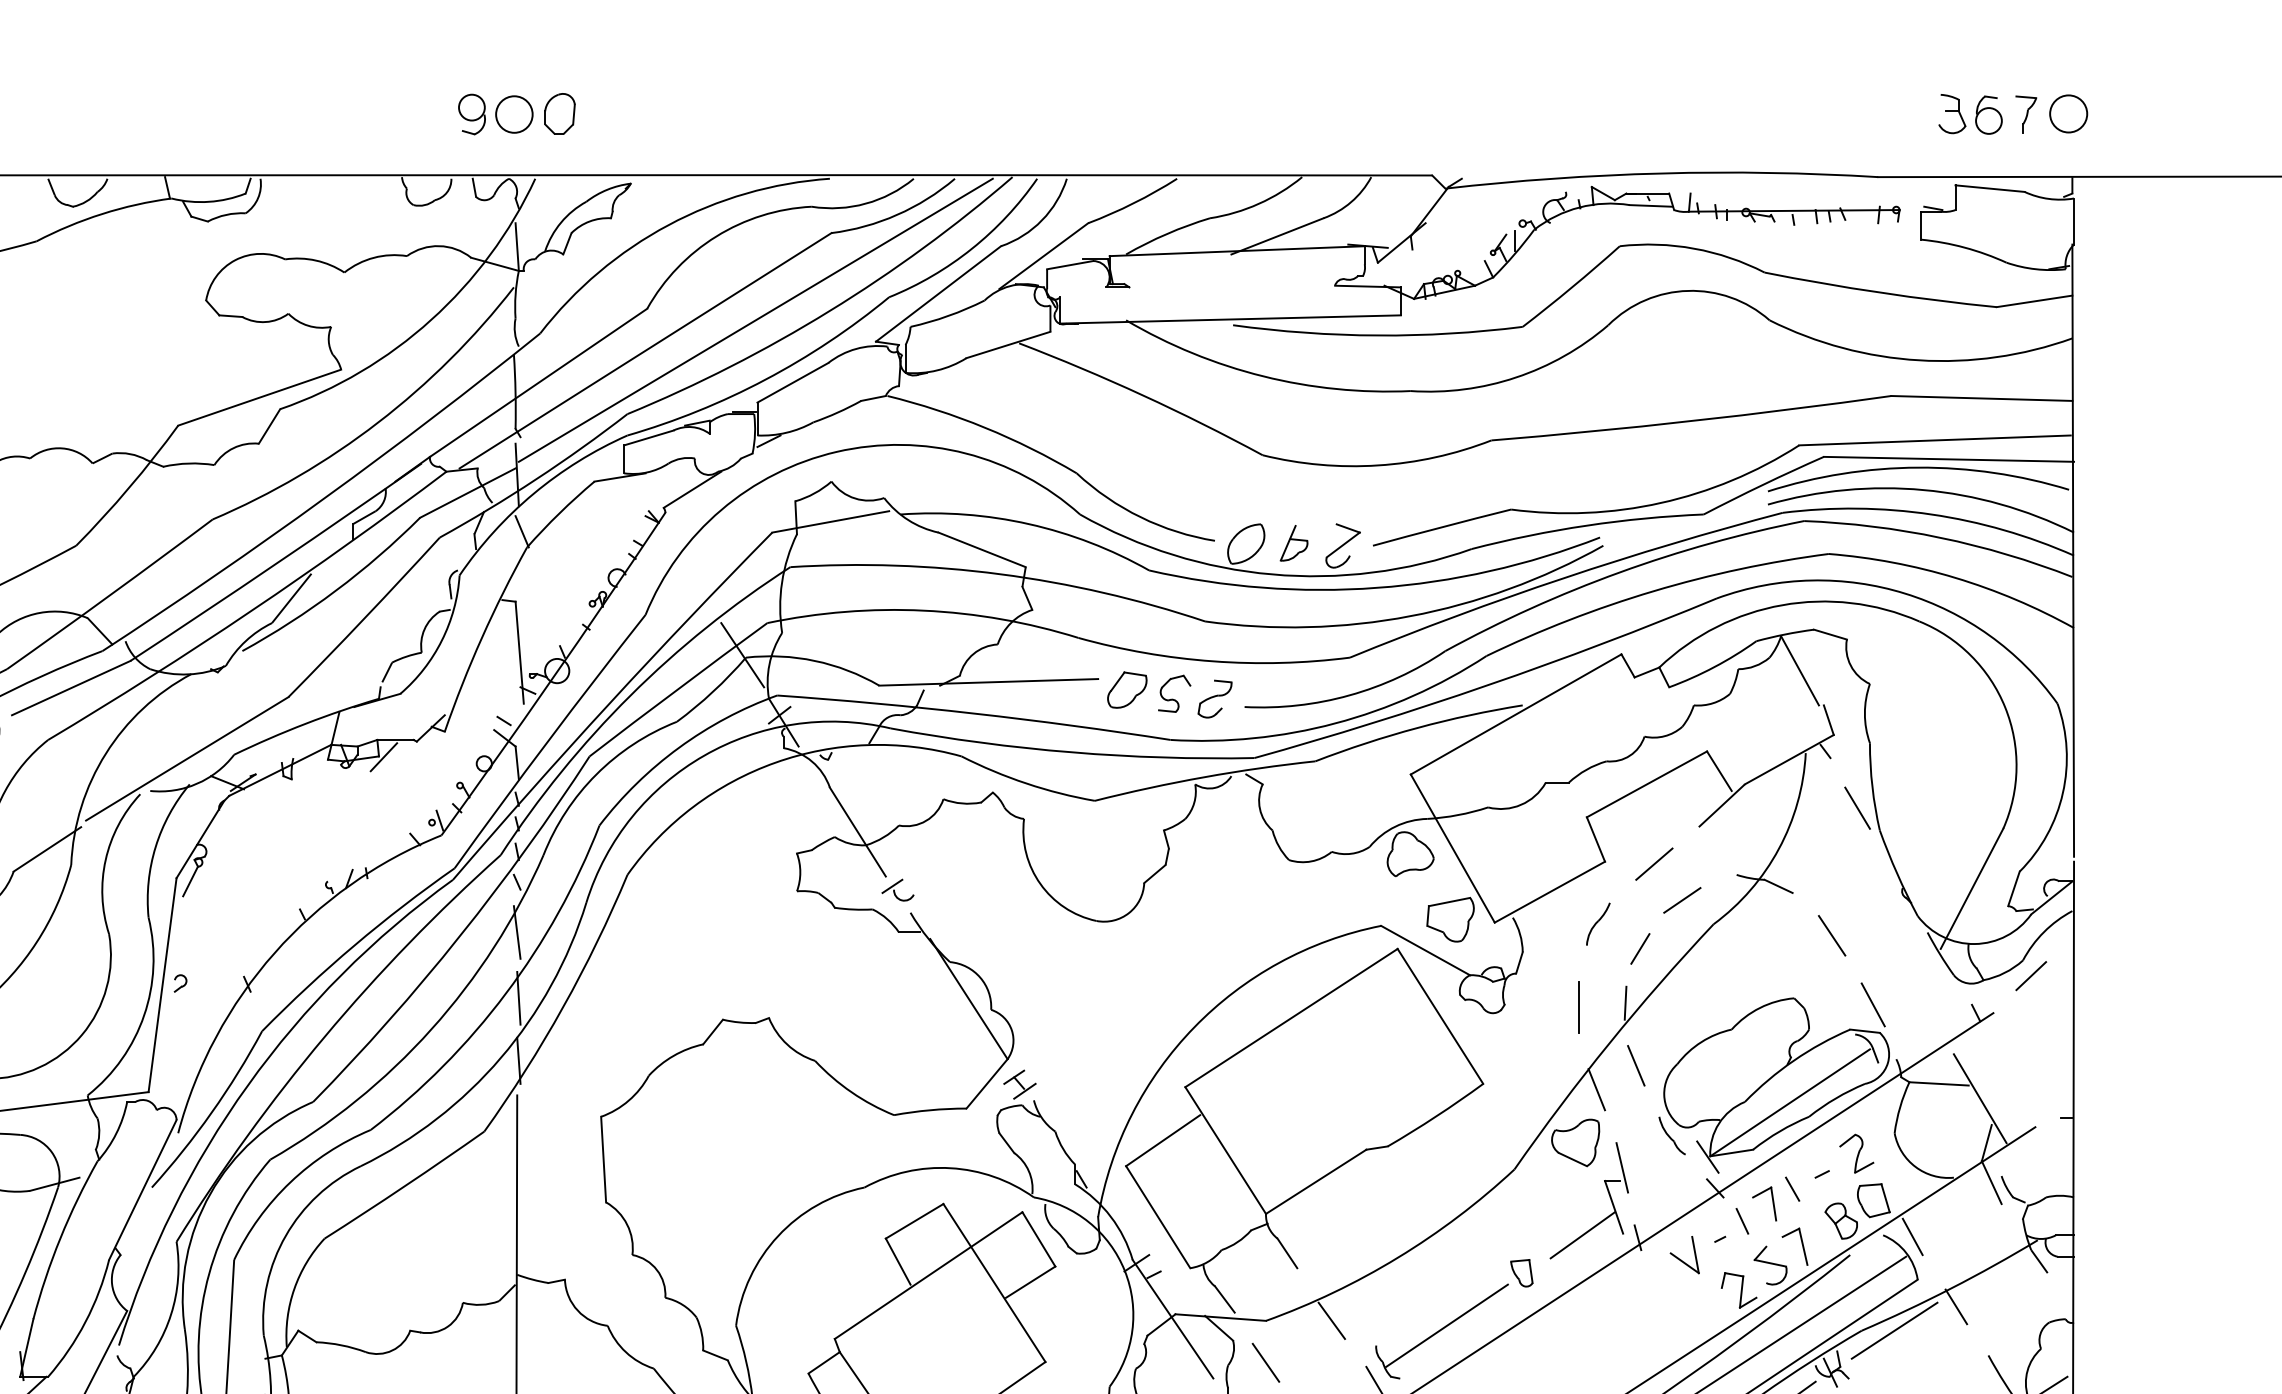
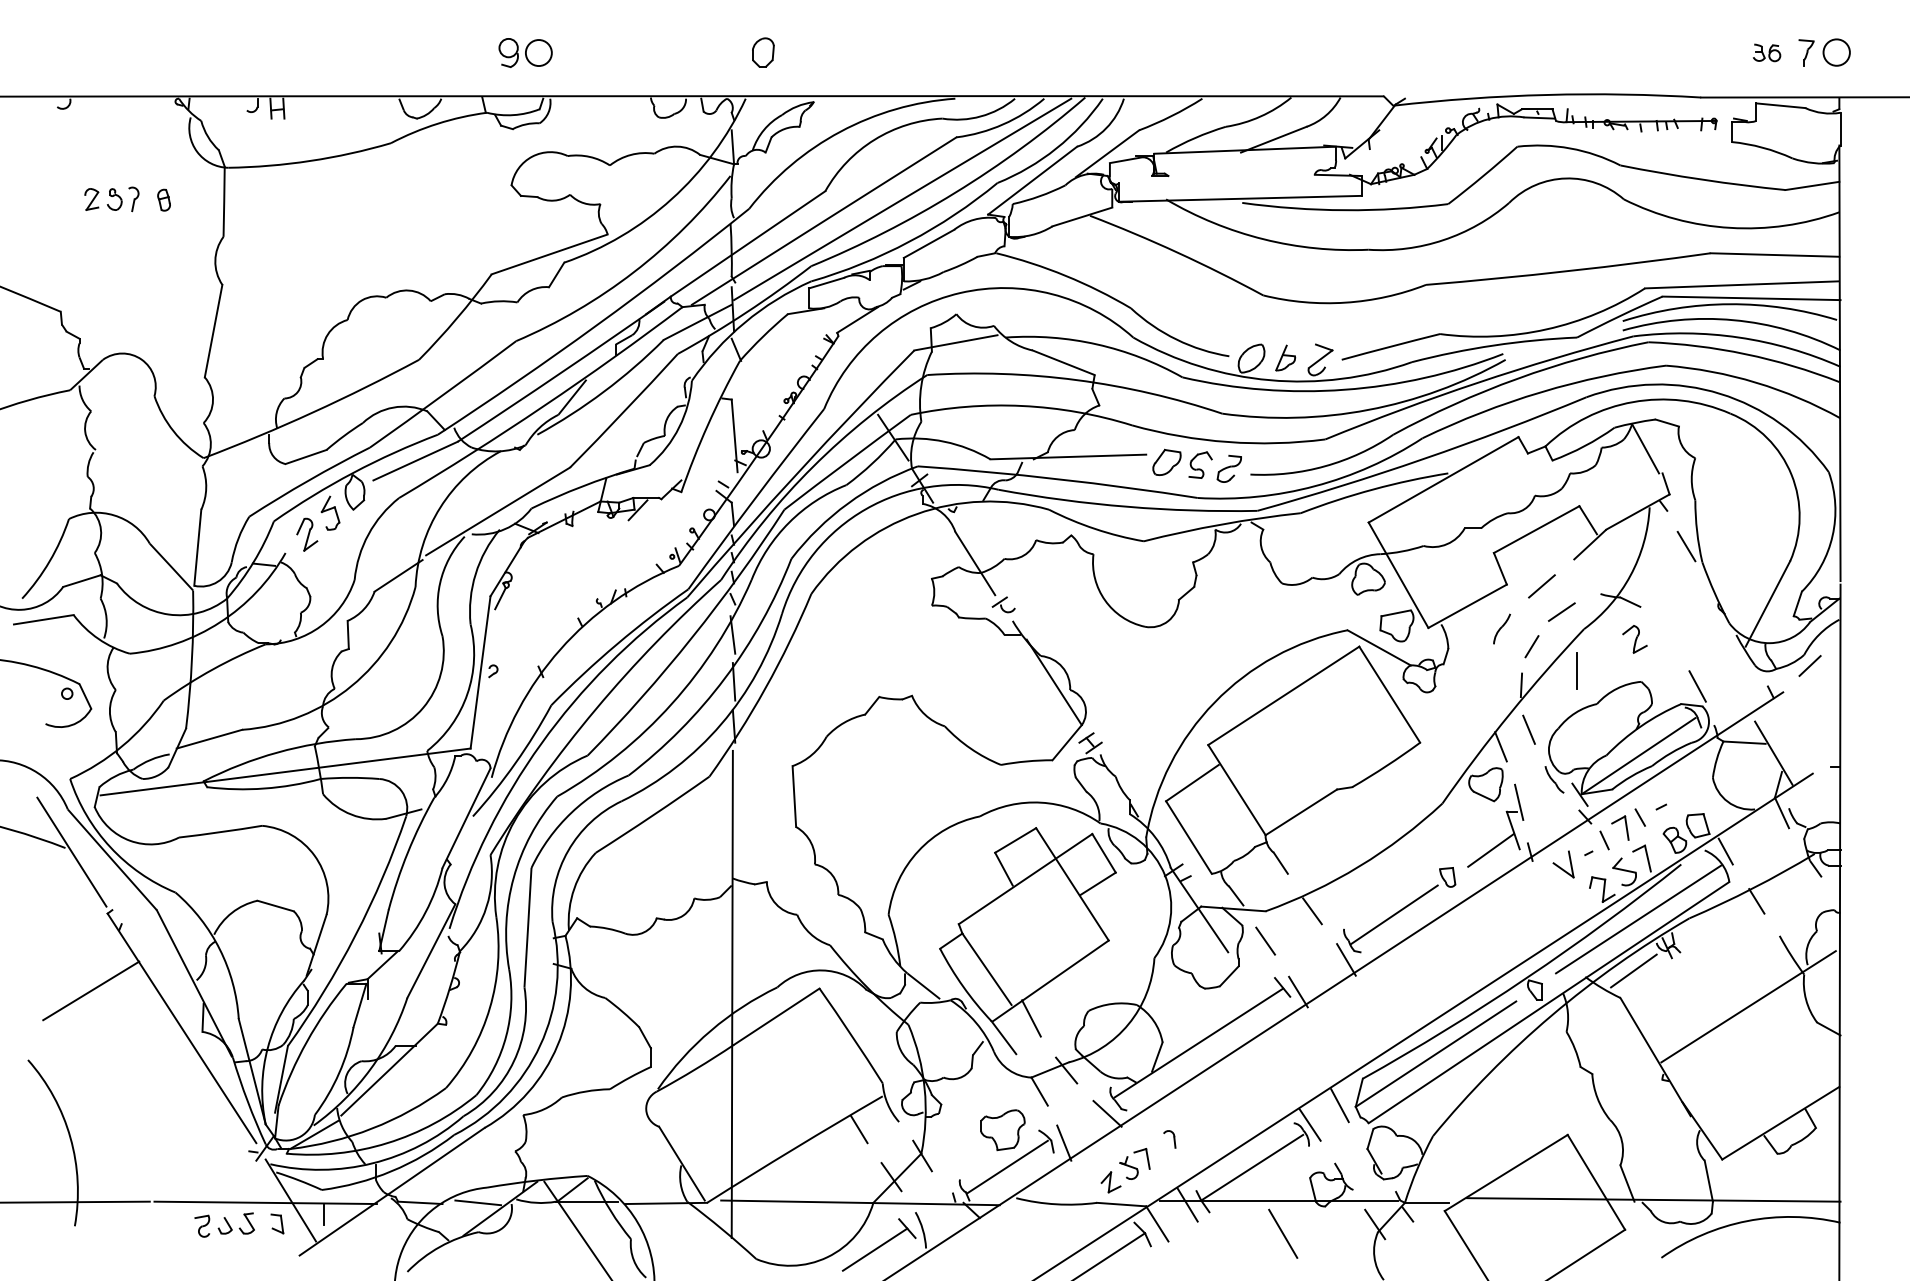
part: (495, 113) -> (525, 52), moved
part: (1969, 113) -> (1766, 52), size x0.6
line: (1832, 936) -> (1668, 637), removed
line: (1577, 1006) -> (1576, 670), moved
part: (1856, 1153) -> (1634, 639), moved
line: (1894, 1330) -> (1712, 918), removed

